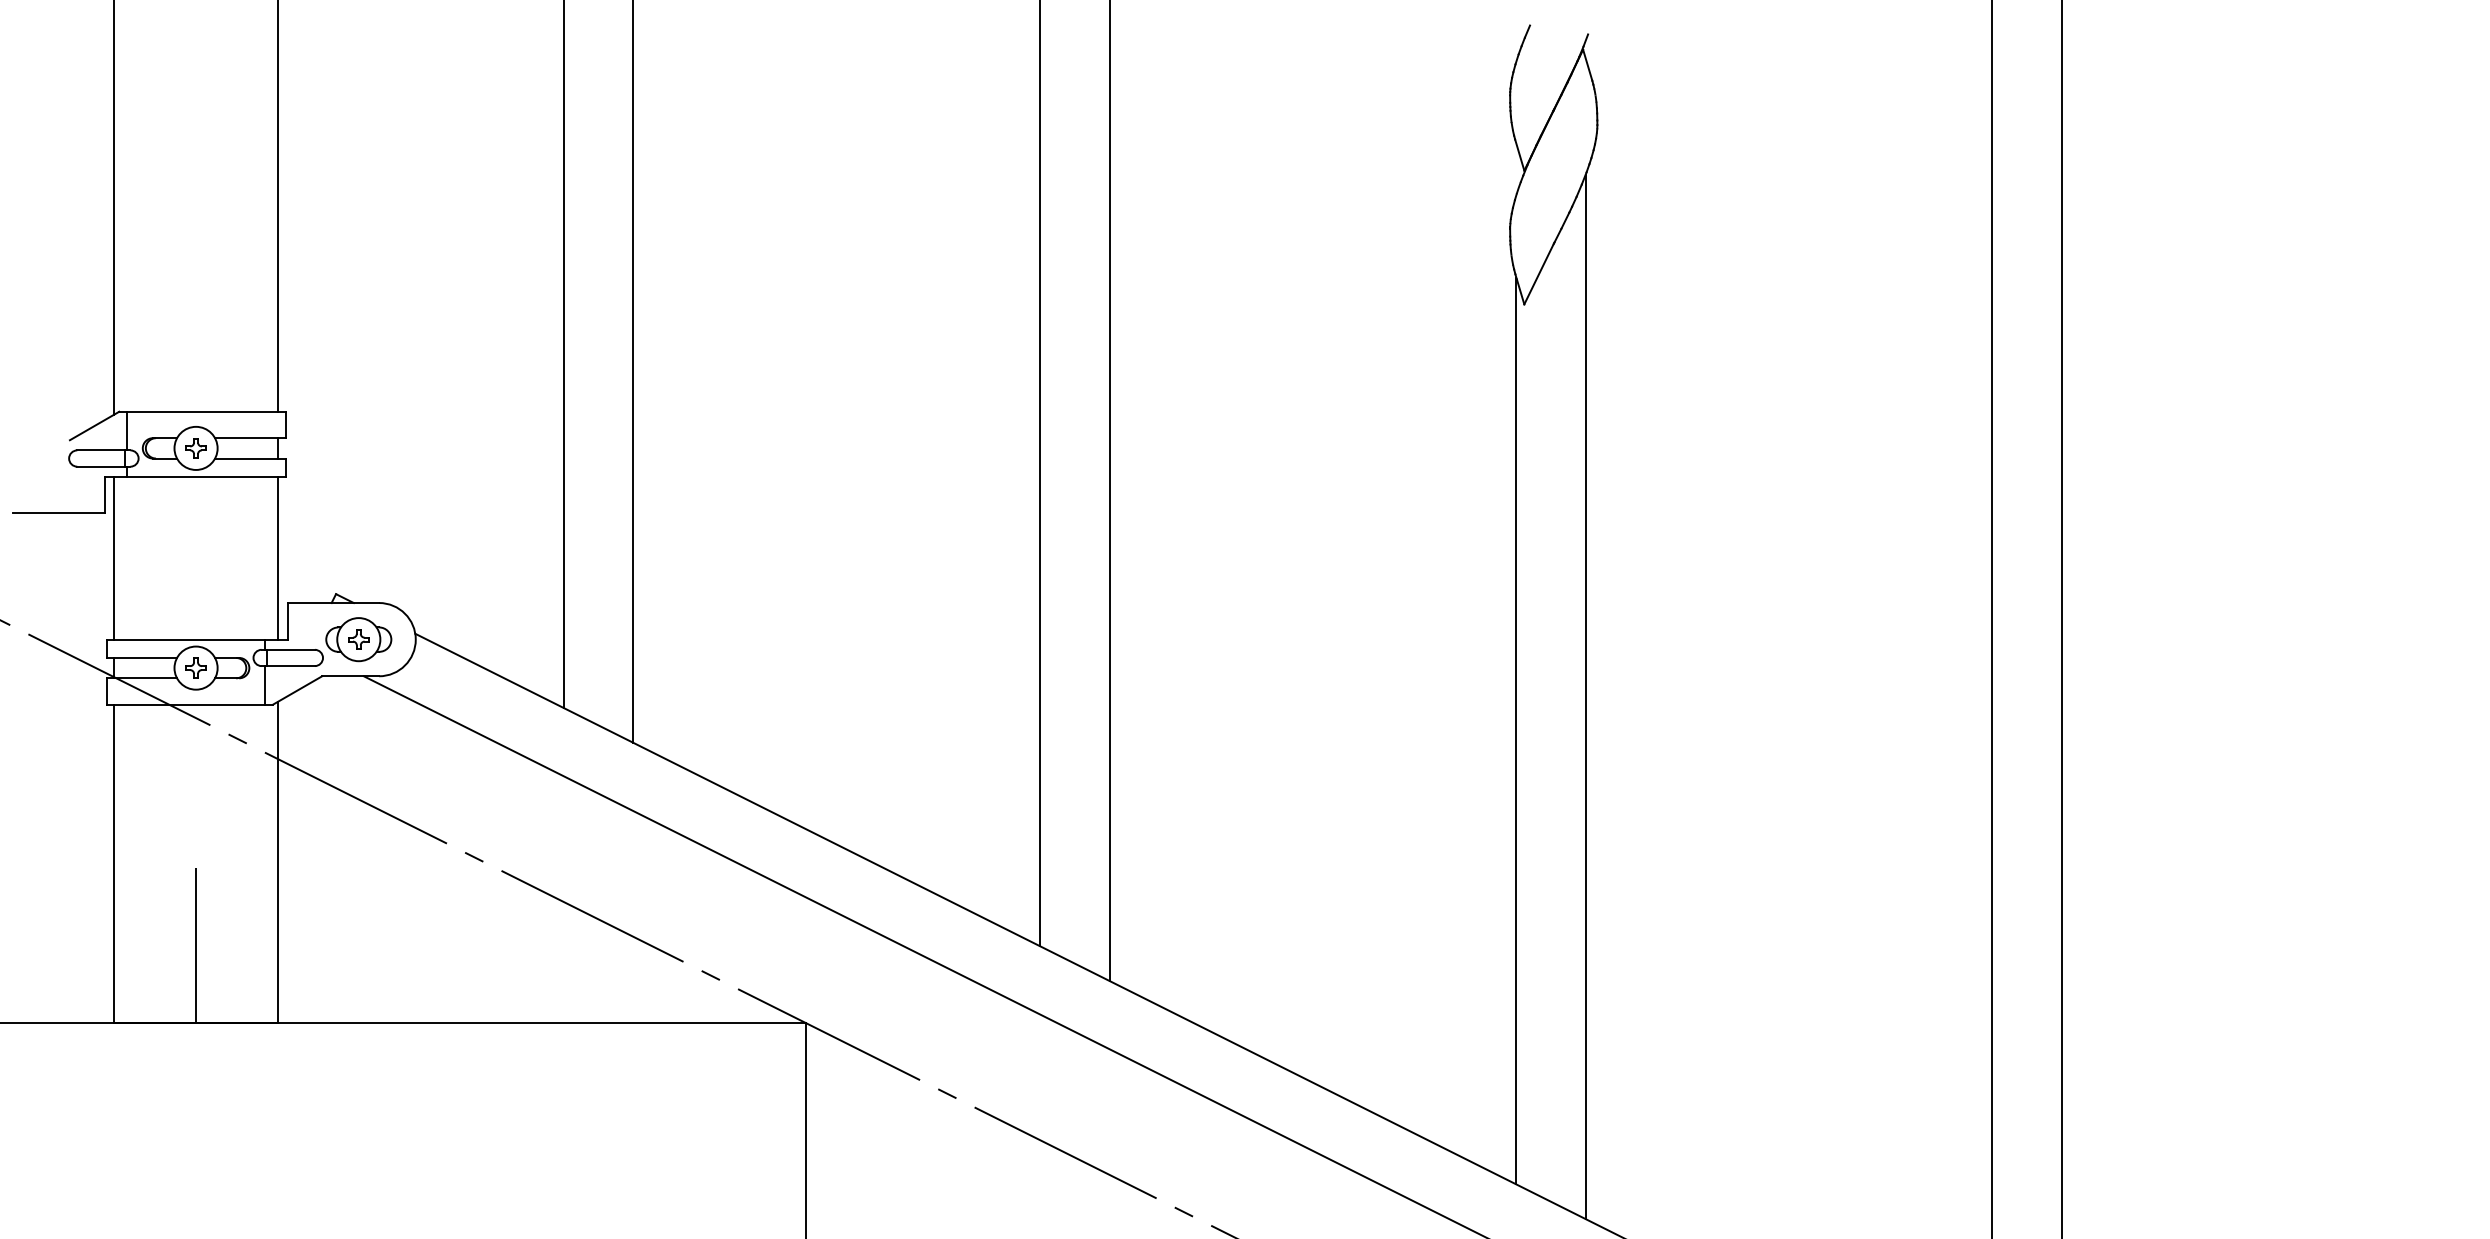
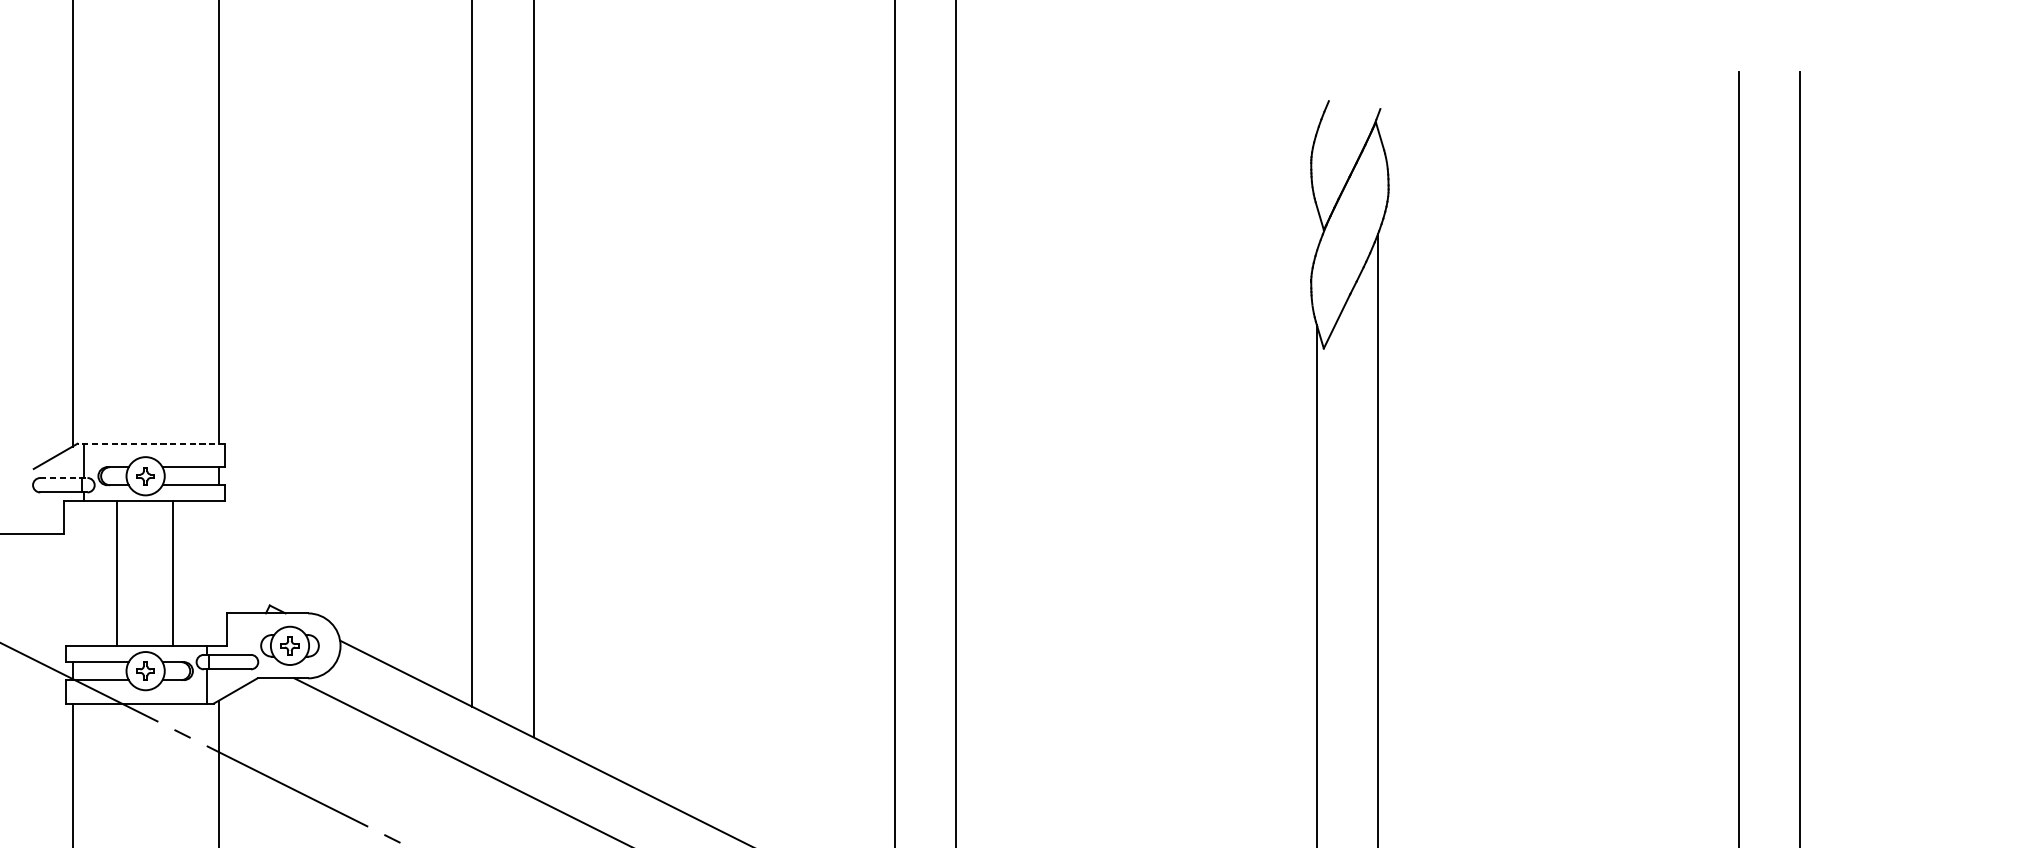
line: (201, 411) -> (150, 443), solid -> dashed
line: (103, 450) -> (63, 478), solid -> dashed
line: (113, 557) -> (116, 573), moved
line: (278, 557) -> (172, 573), moved

